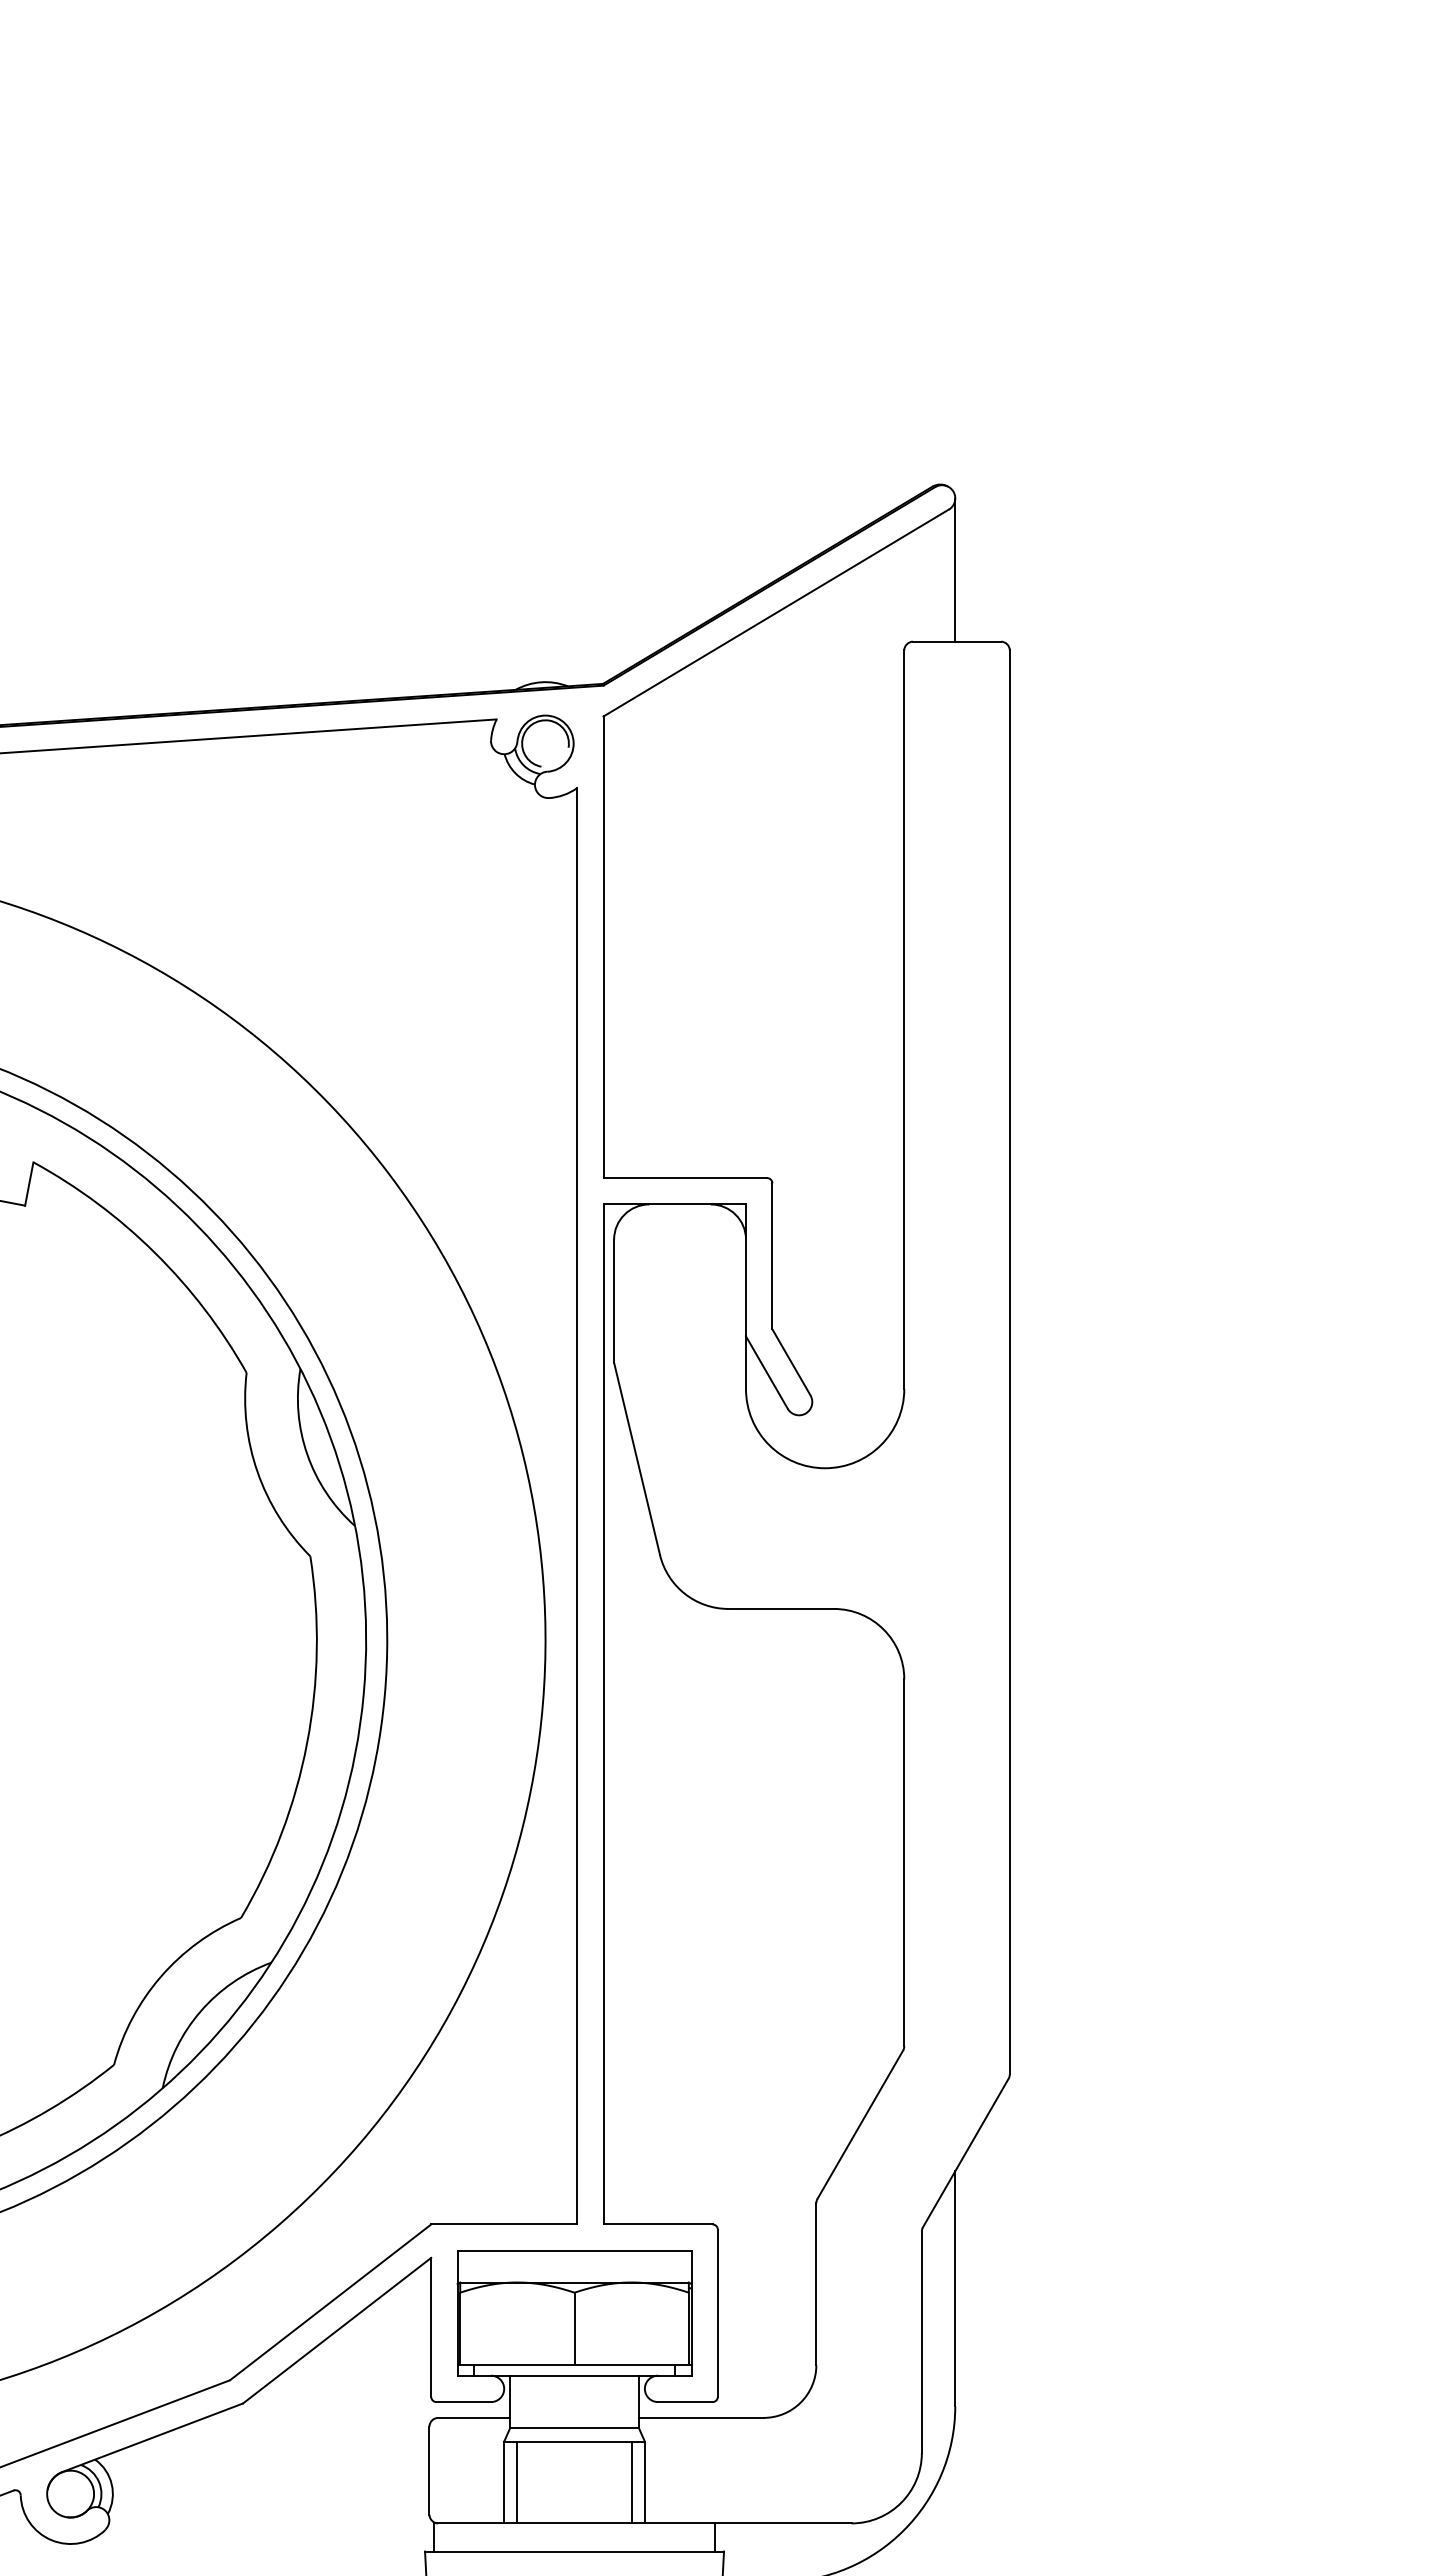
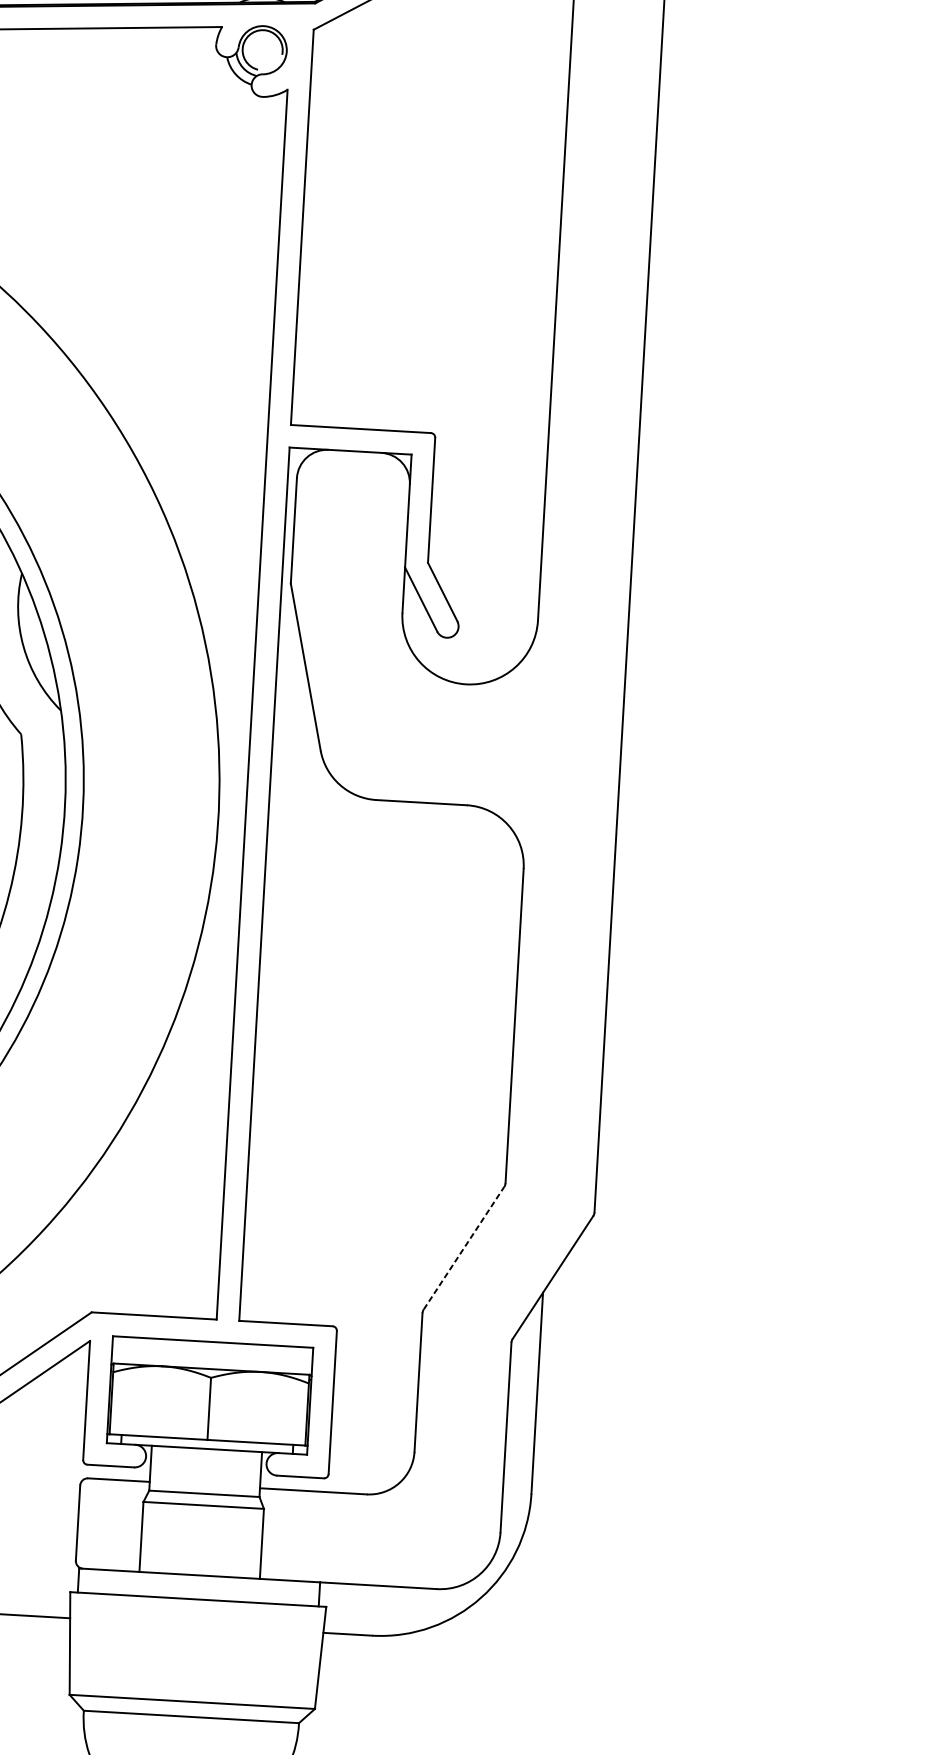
line: (860, 2124) -> (464, 1247), solid -> dashed
line: (517, 2482) -> (152, 1537), removed
line: (631, 2482) -> (250, 1543), removed

